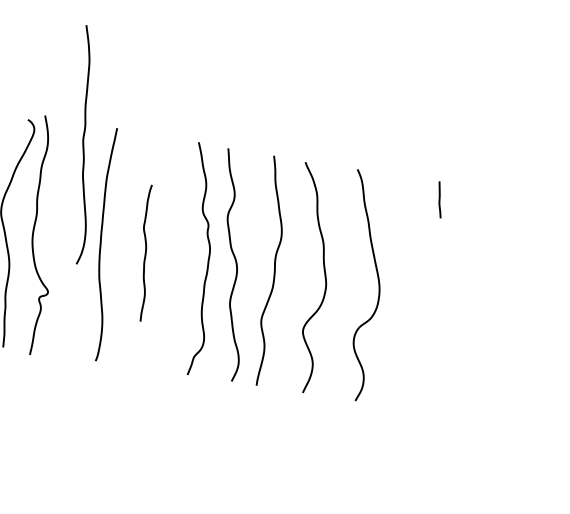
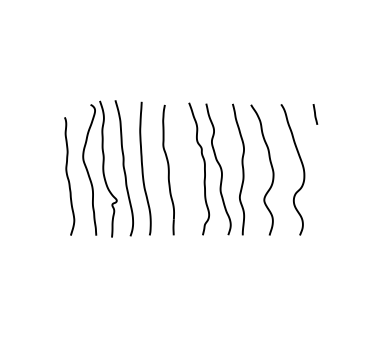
curve: (82, 145) -> (123, 168), moved
line: (440, 199) -> (315, 114), moved
part: (145, 252) -> (168, 169), size x1.67

